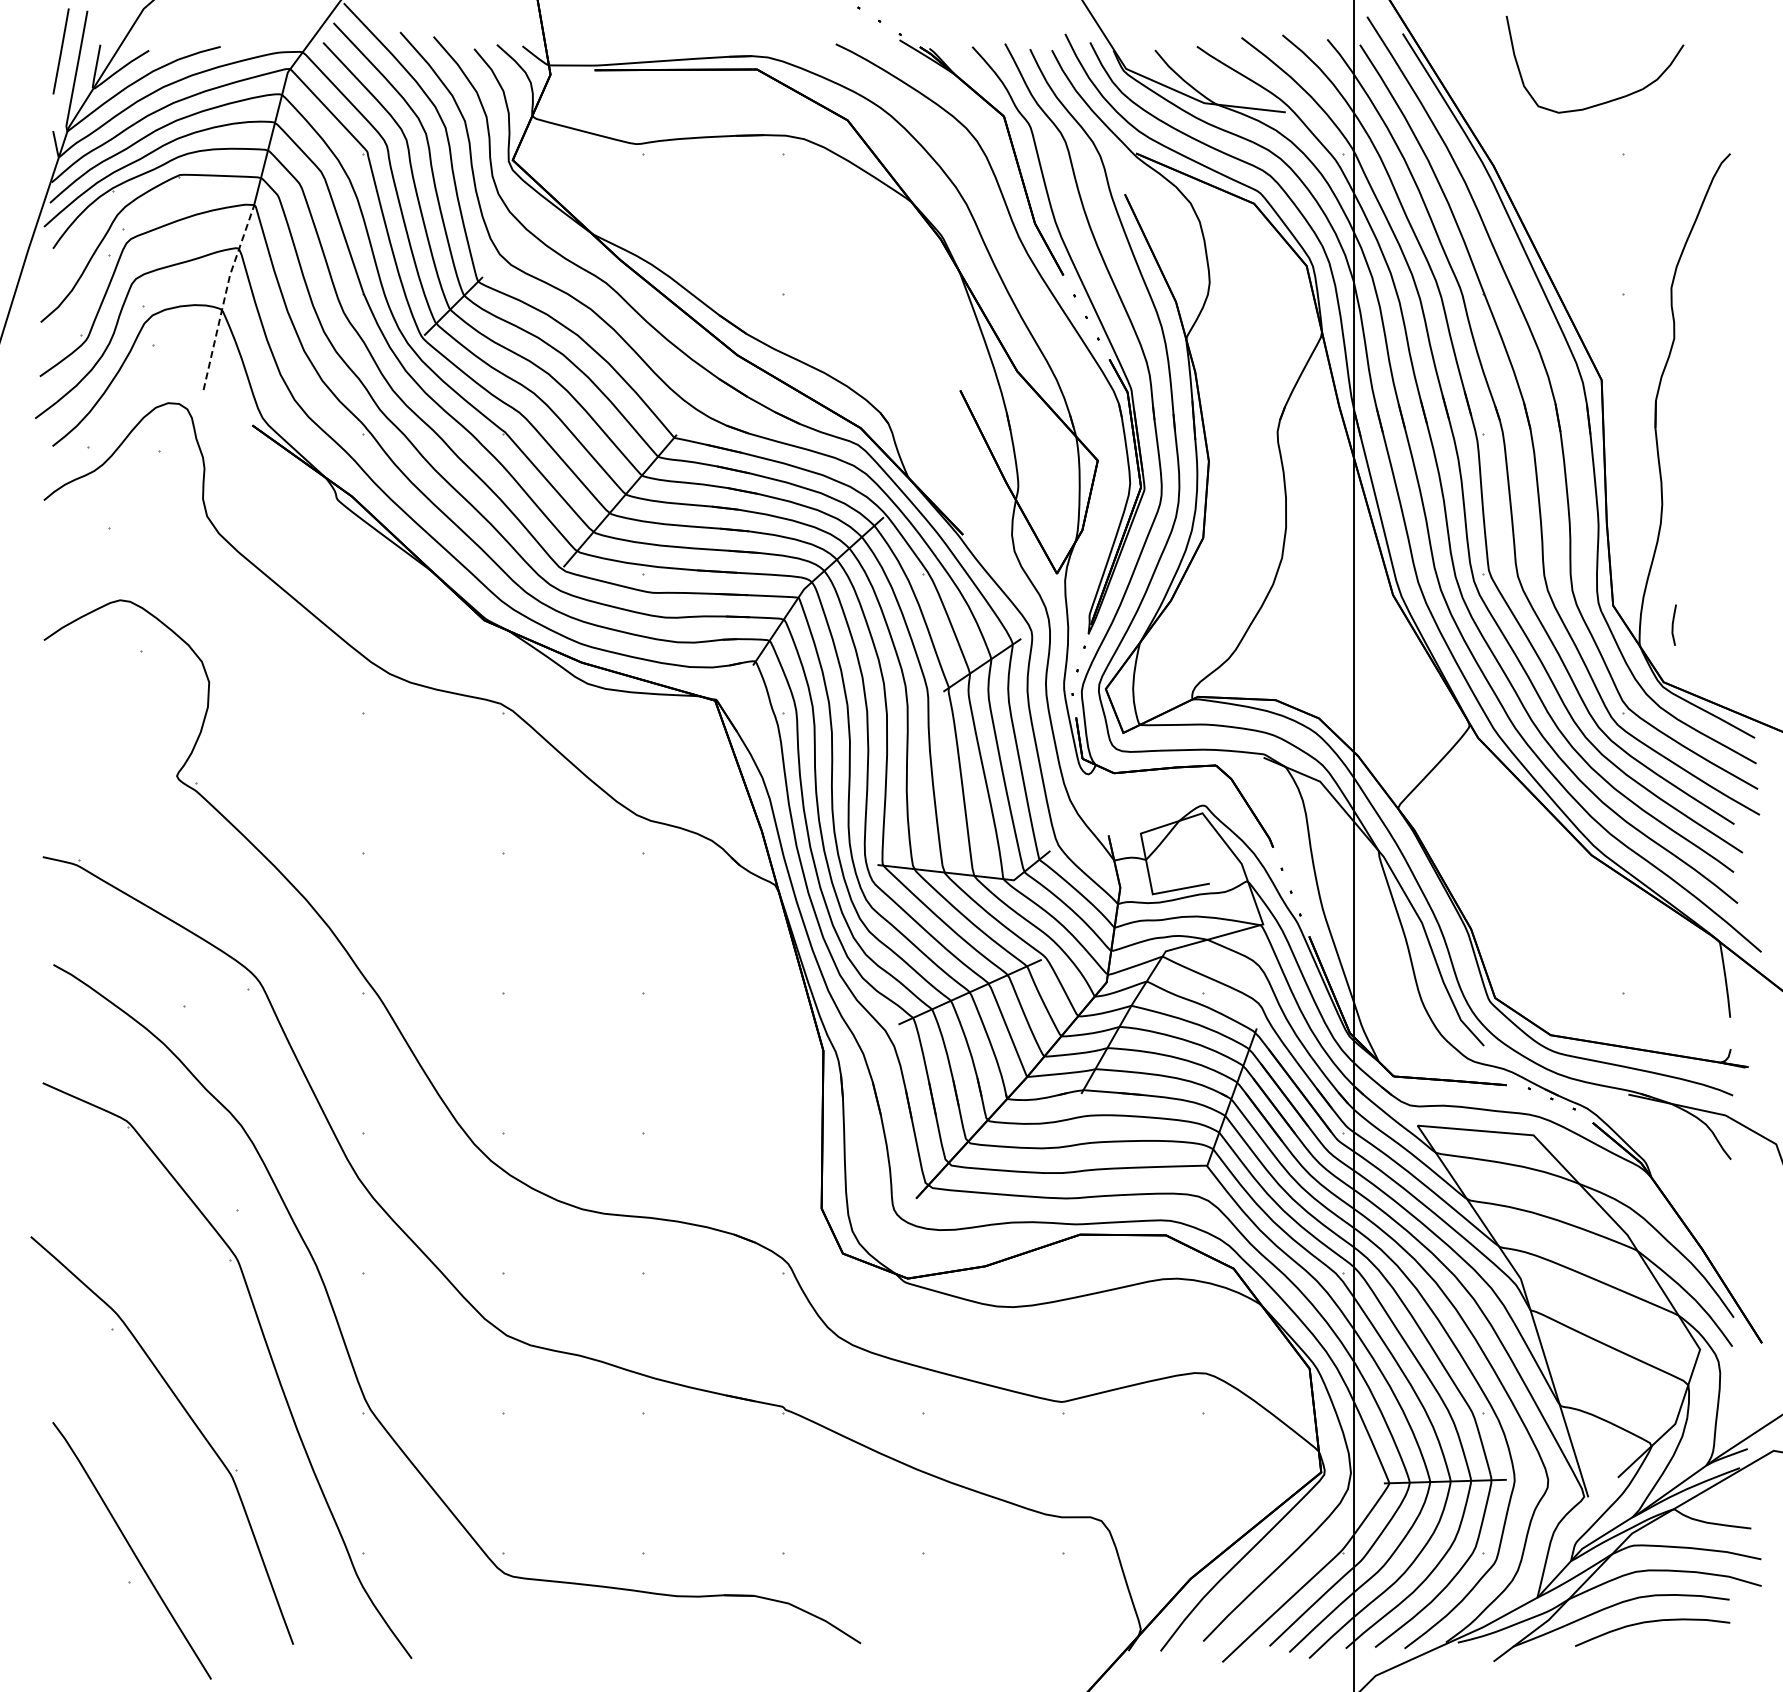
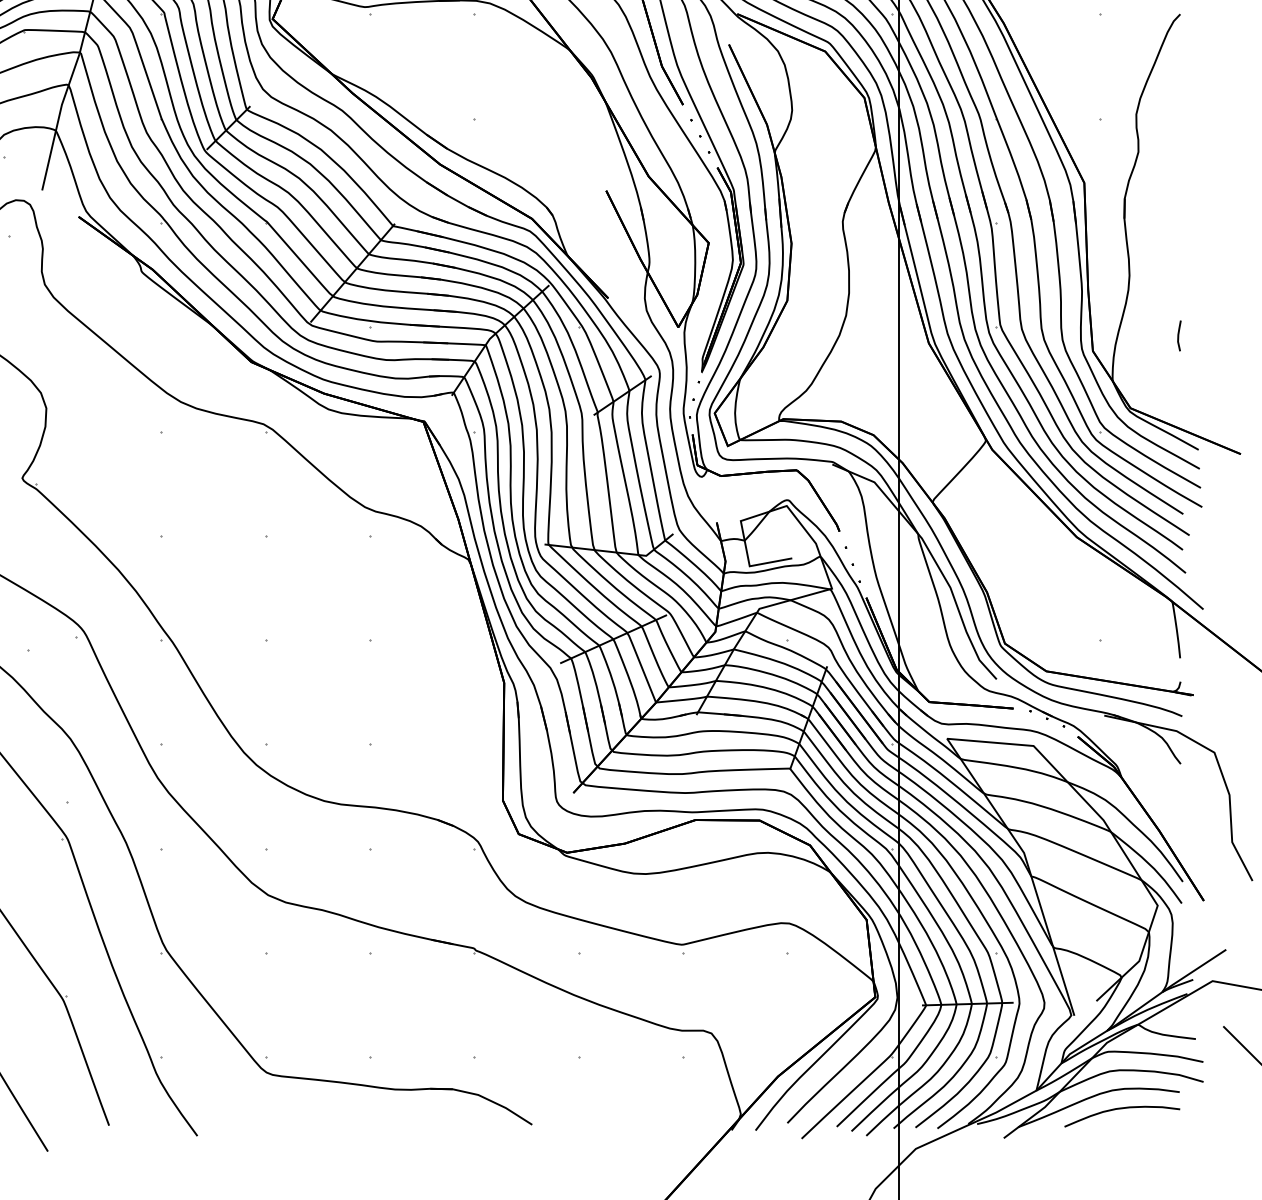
line: (225, 296) -> (58, 120), dashed -> solid
line: (1673, 624) -> (1178, 335), moved

